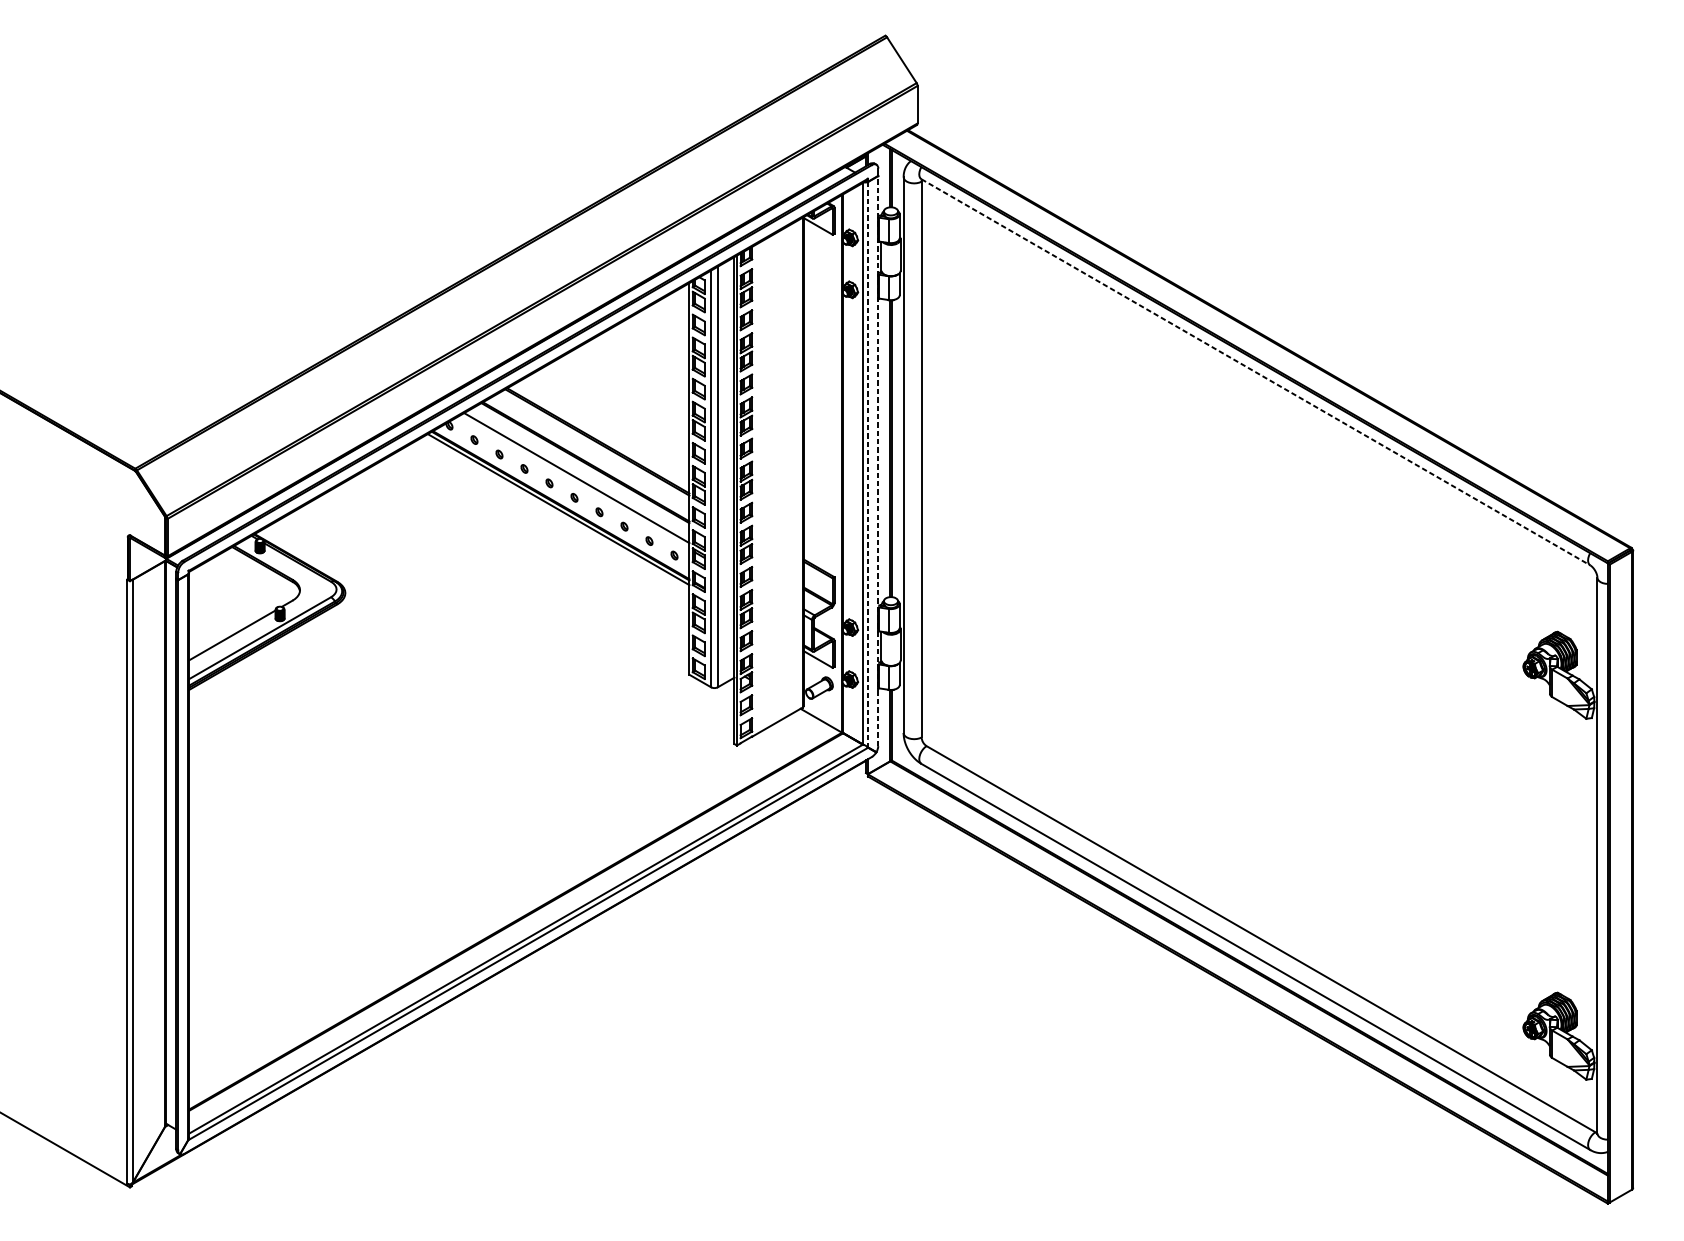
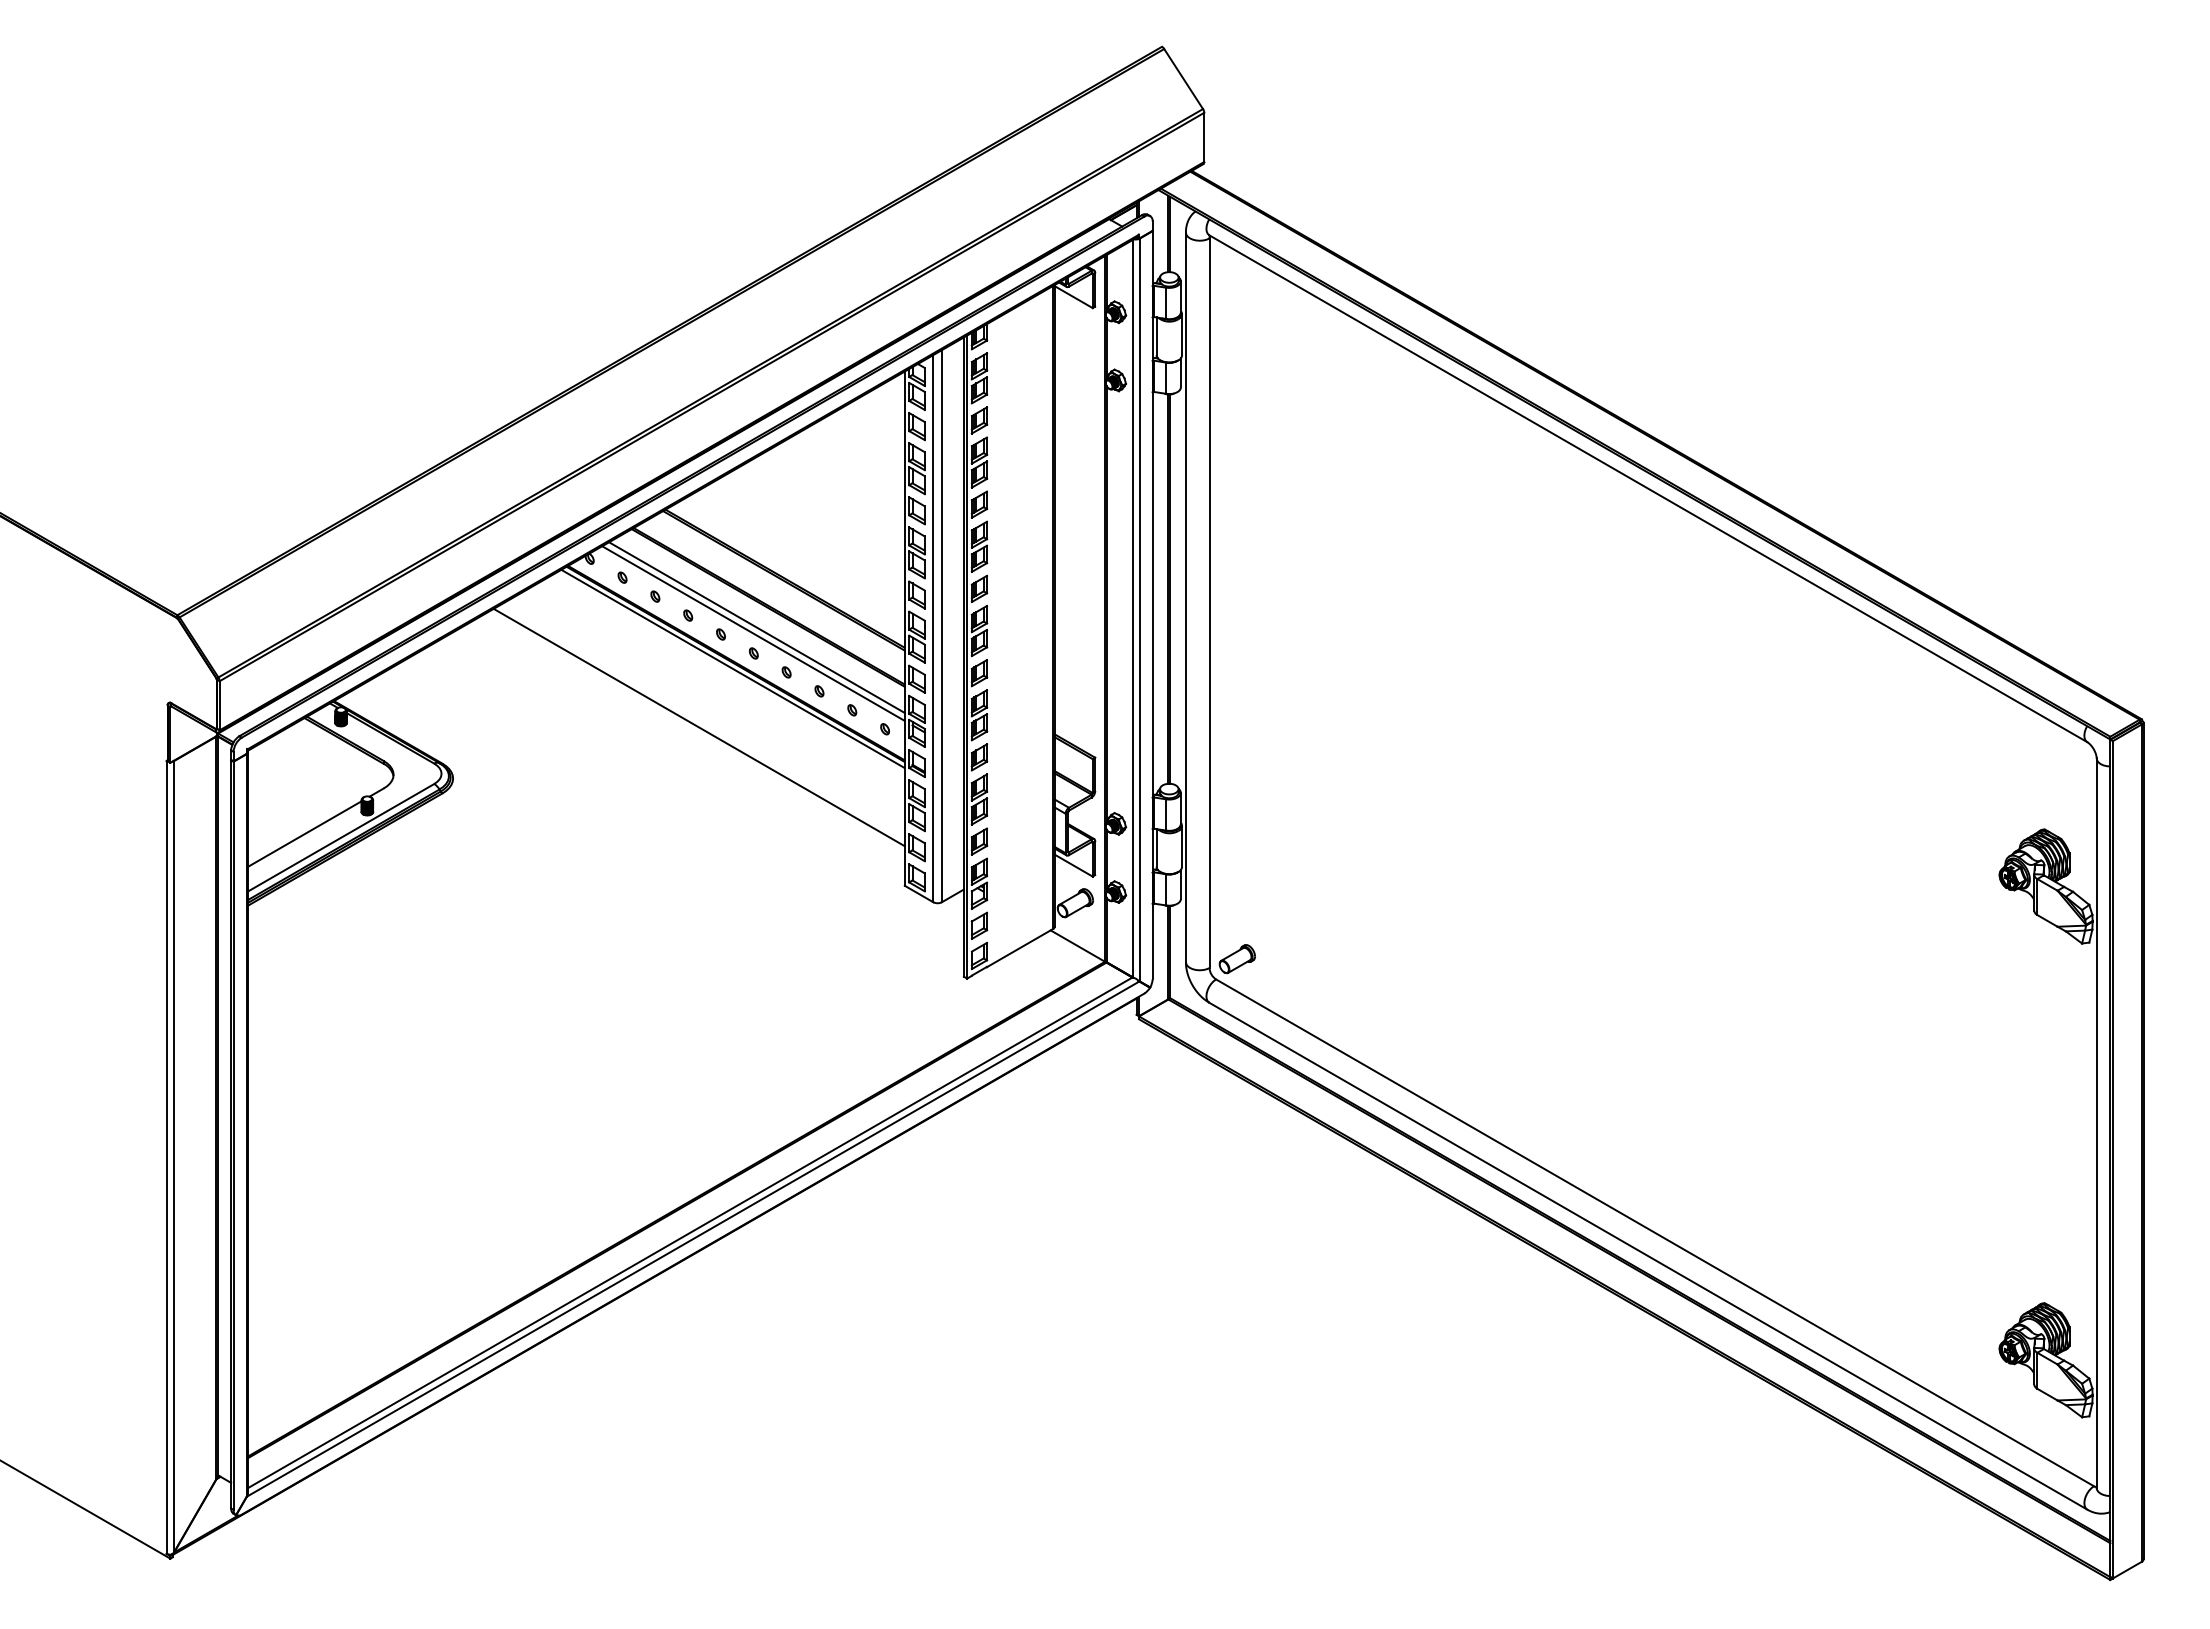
line: (1256, 372) -> (1648, 488), dashed -> solid
line: (878, 460) -> (1152, 604), dashed -> solid
line: (868, 465) -> (1139, 610), dashed -> solid
line: (574, 482) -> (753, 633), added
line: (532, 554) -> (698, 727), added
part: (942, 730) -> (1236, 959), added

